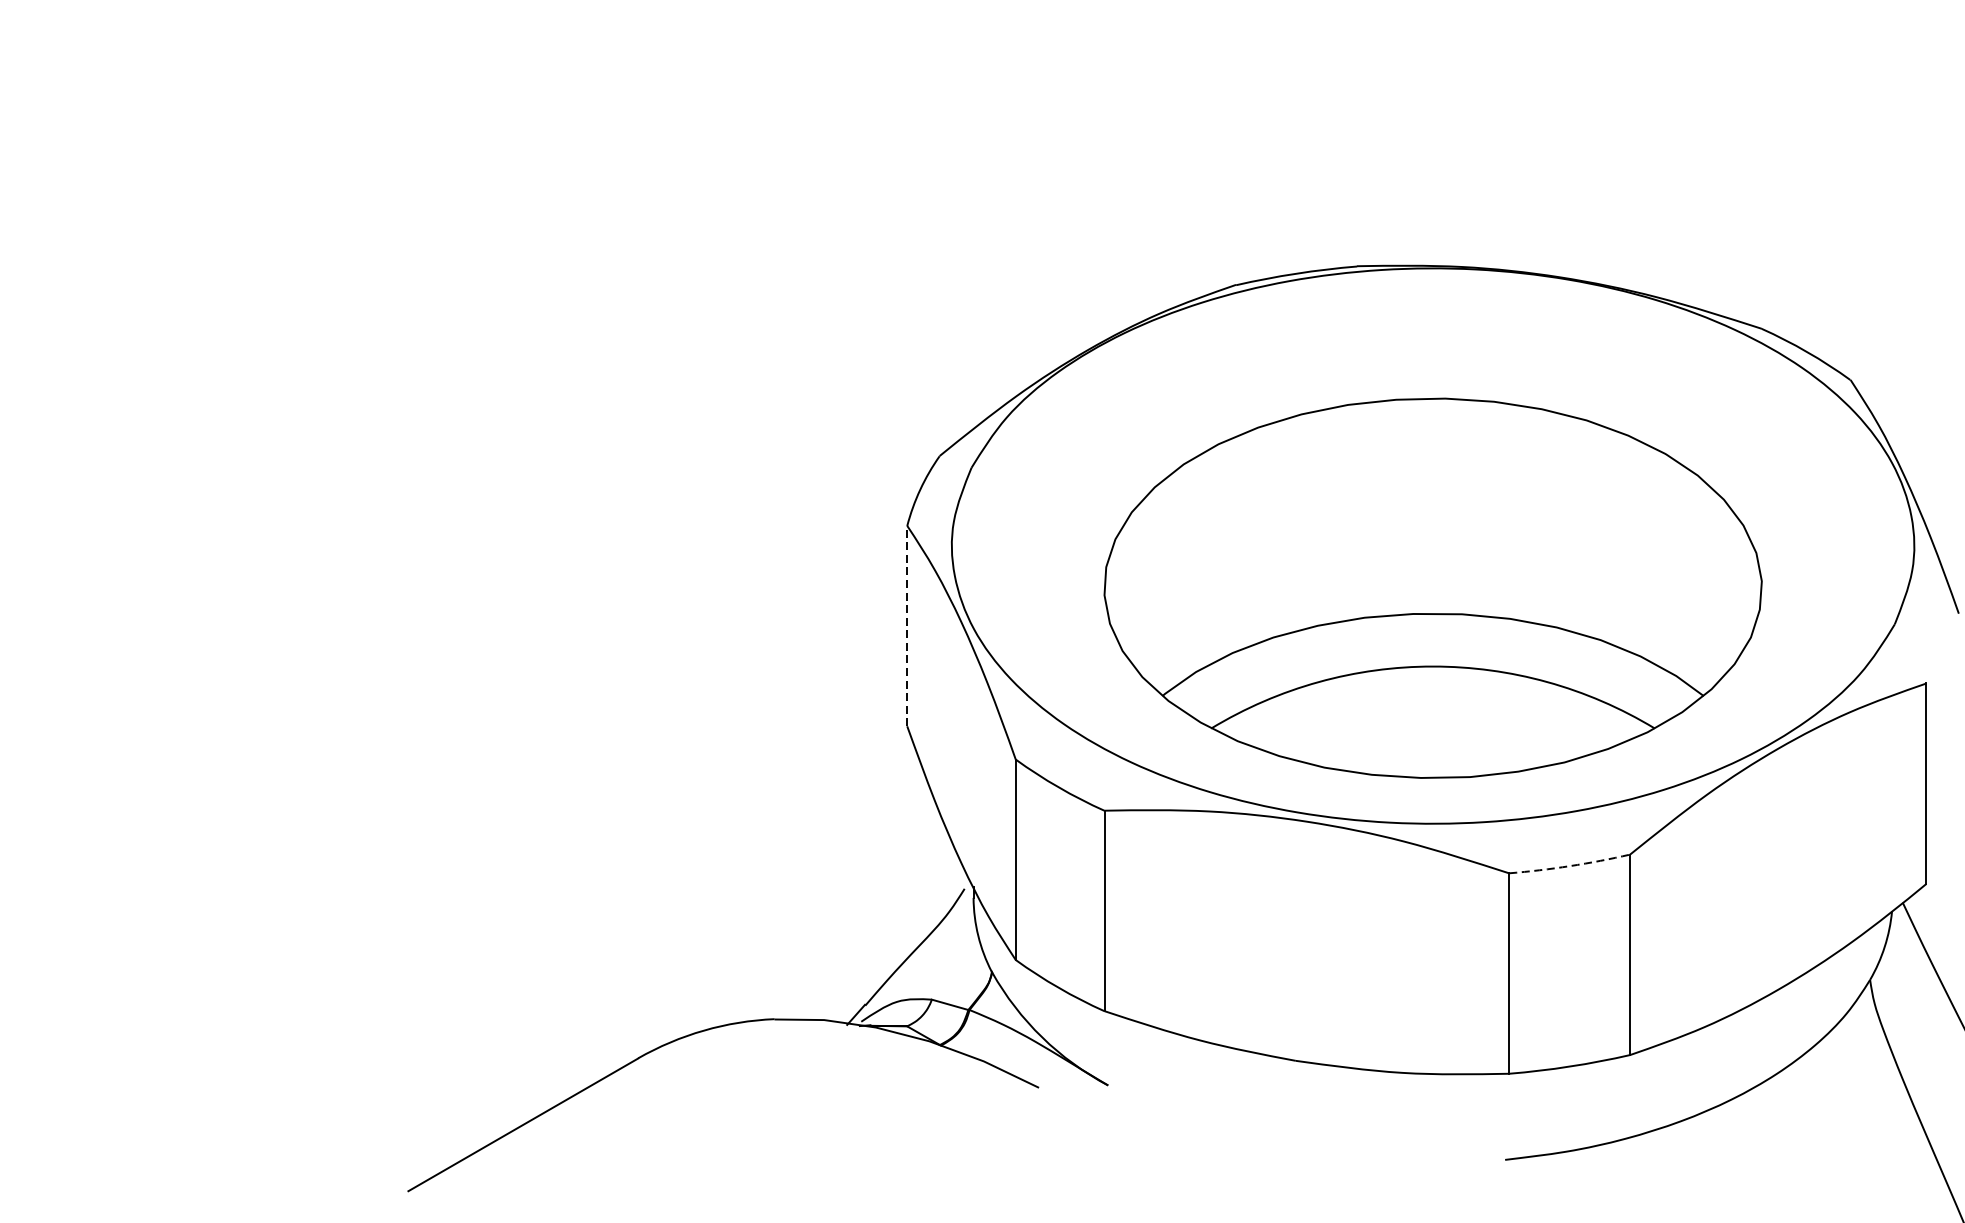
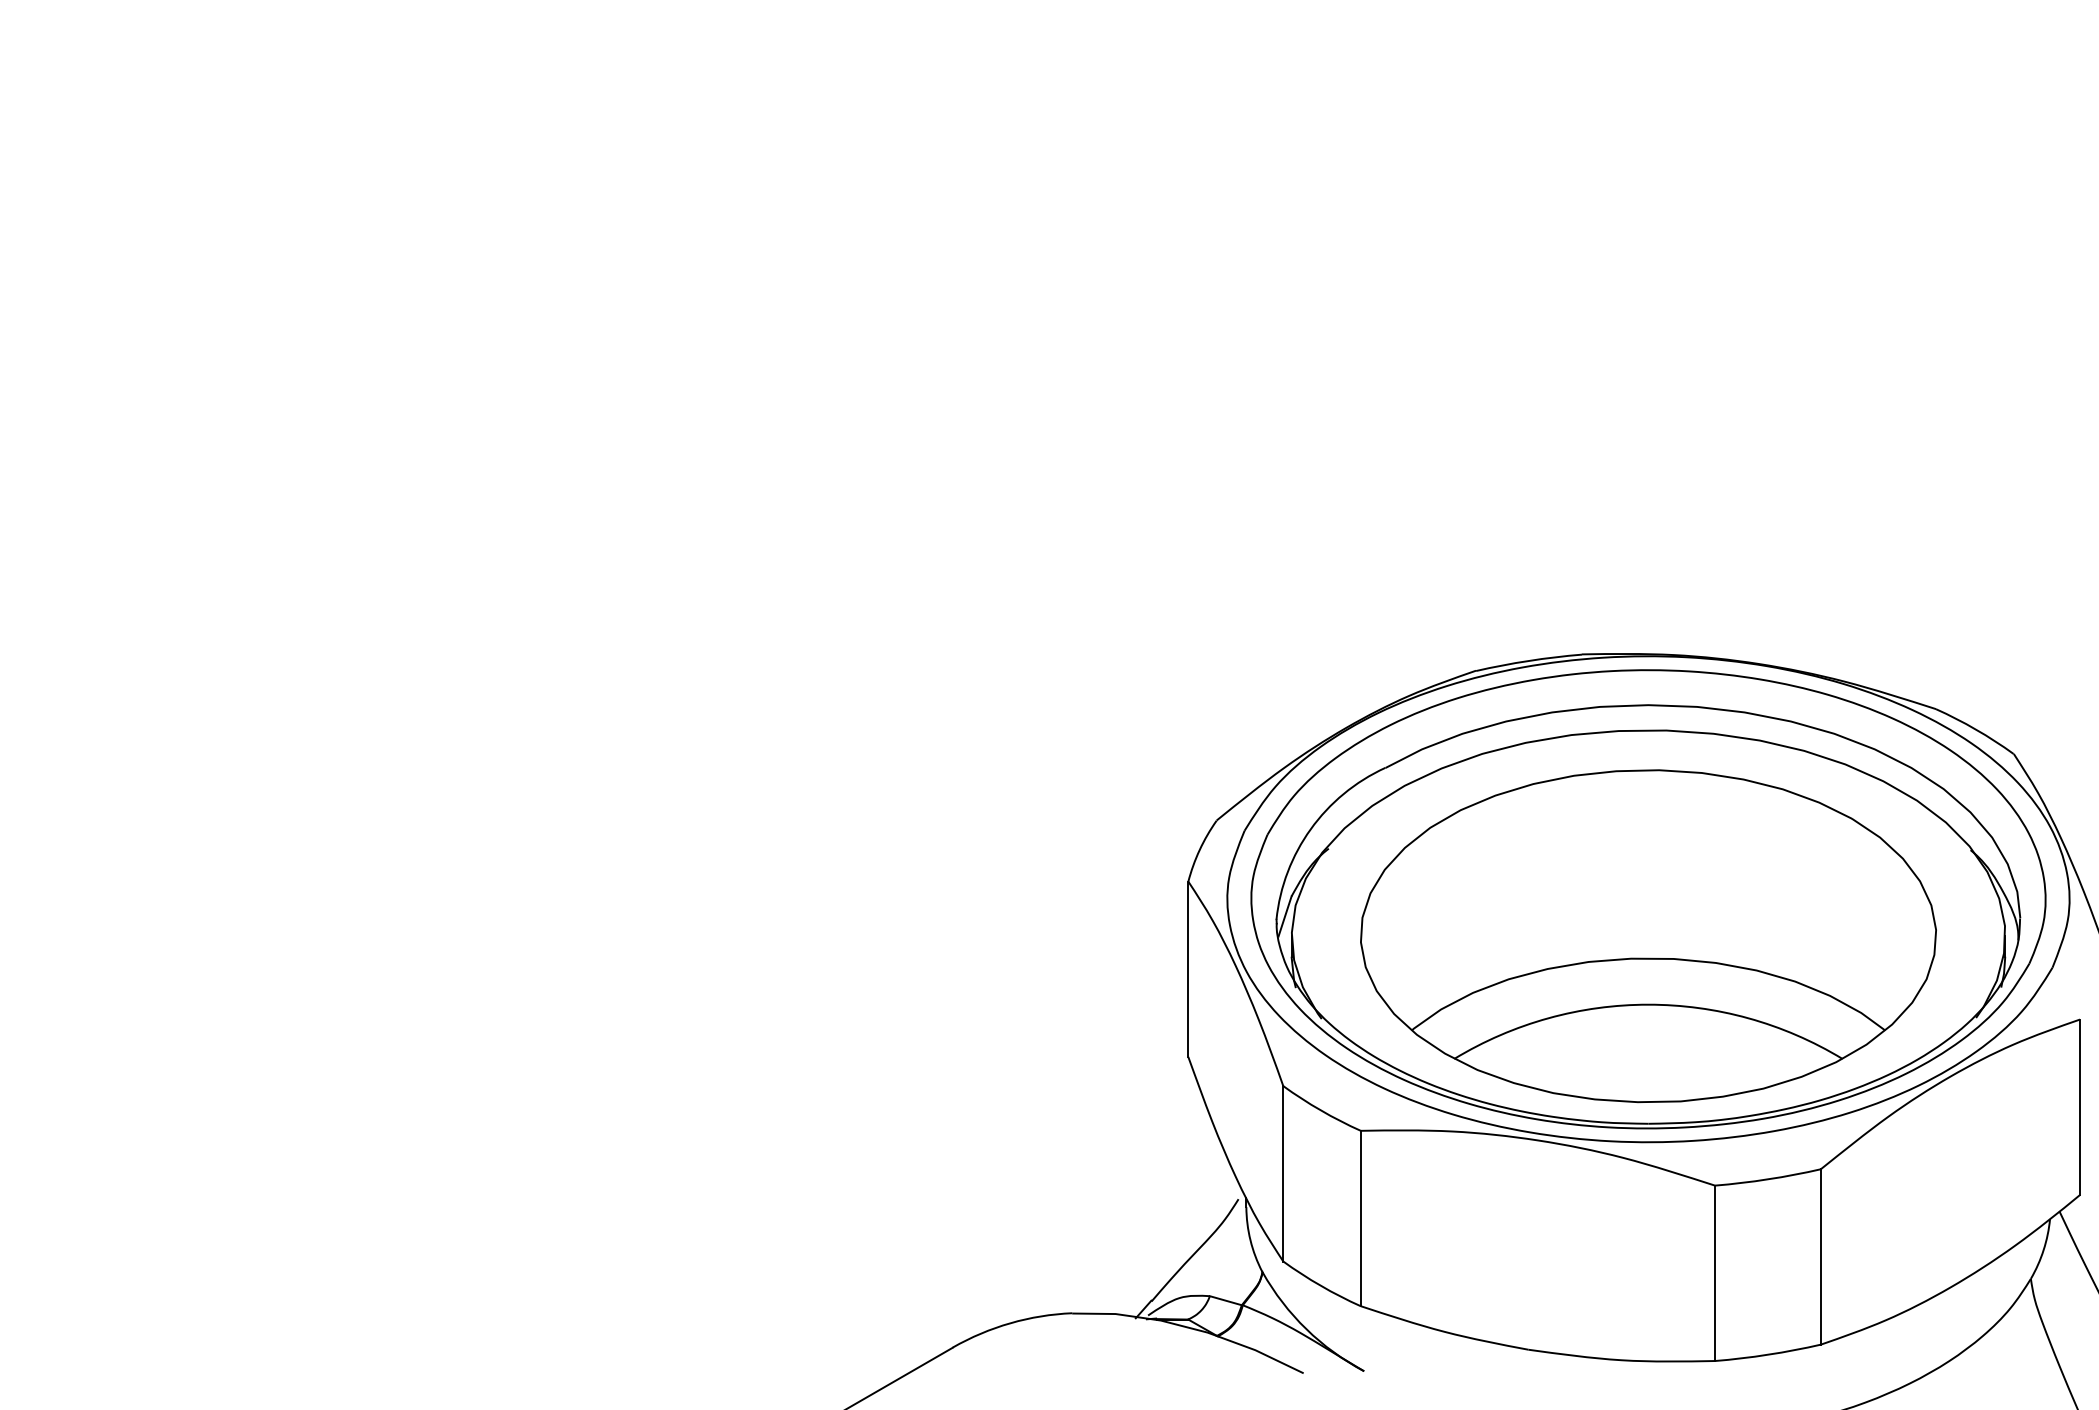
part: (1433, 546) -> (1648, 899), added
line: (907, 626) -> (1188, 969), dashed -> solid
arc: (1570, 866) -> (1768, 1179), dashed -> solid

